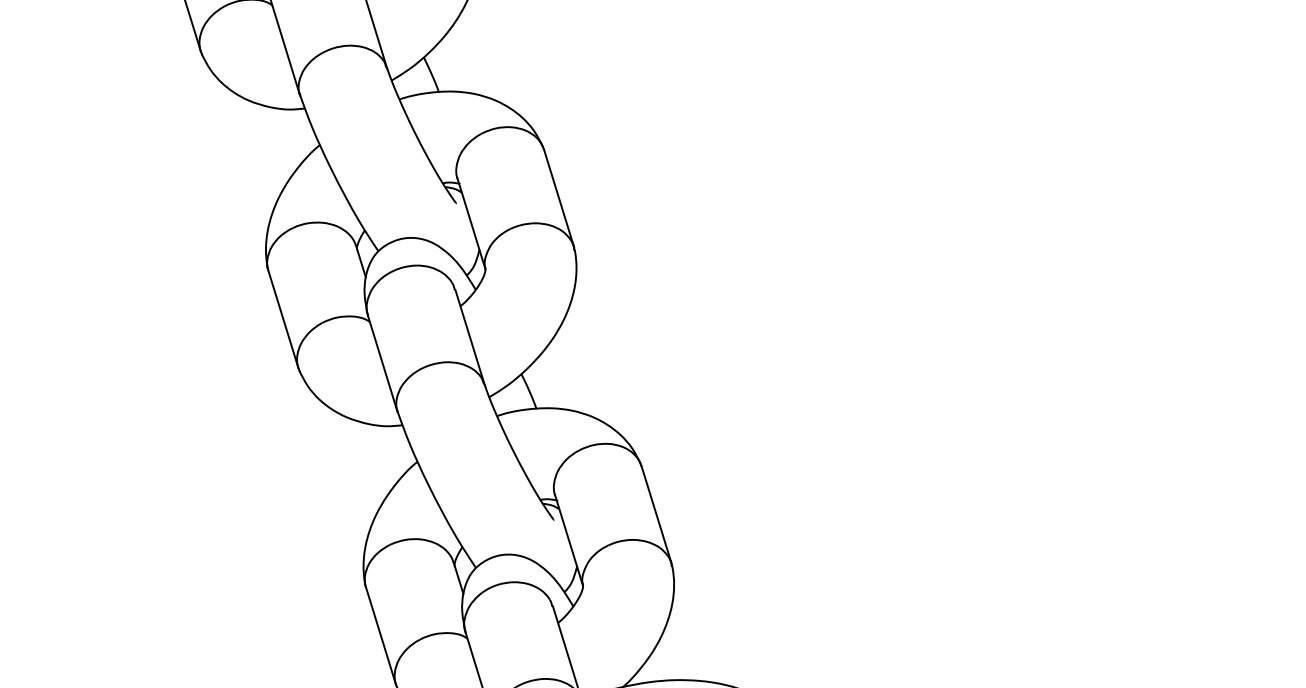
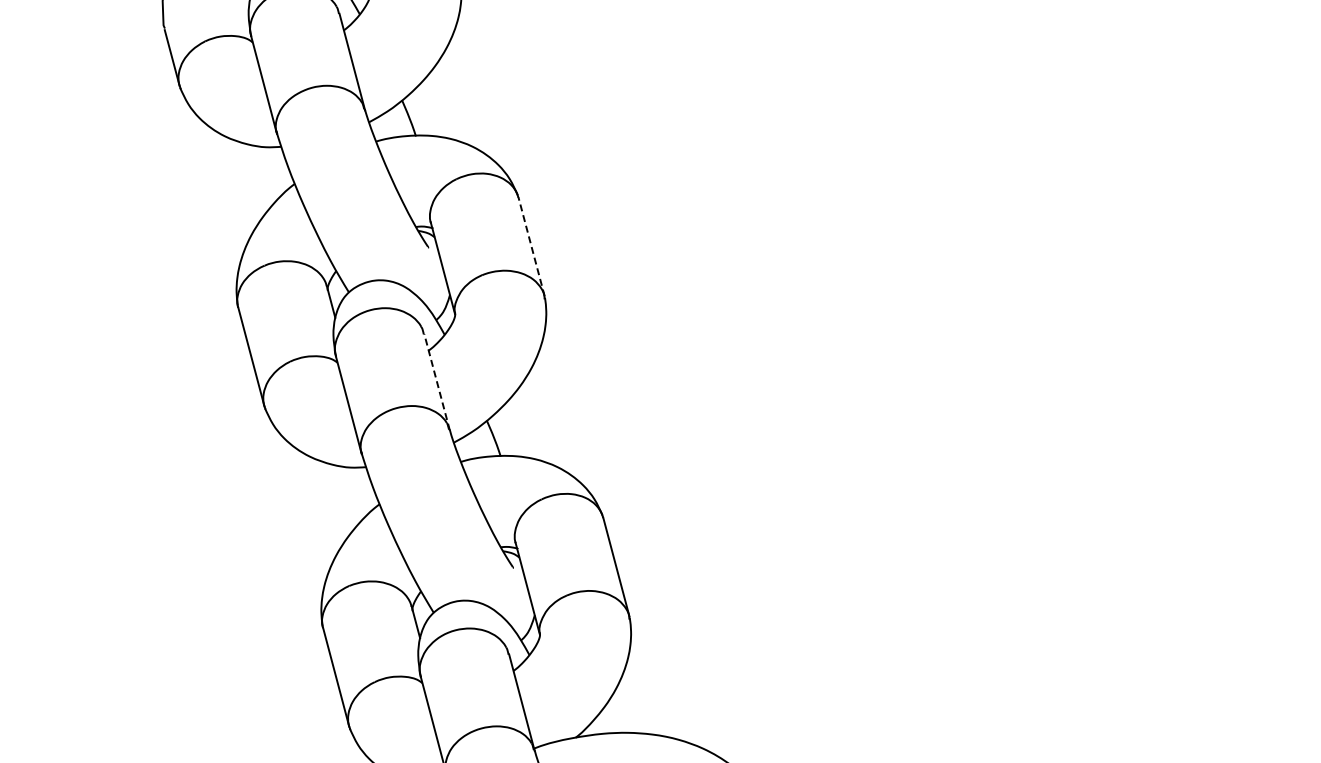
line: (558, 198) -> (531, 246), solid -> dashed
line: (470, 337) -> (437, 382), solid -> dashed

